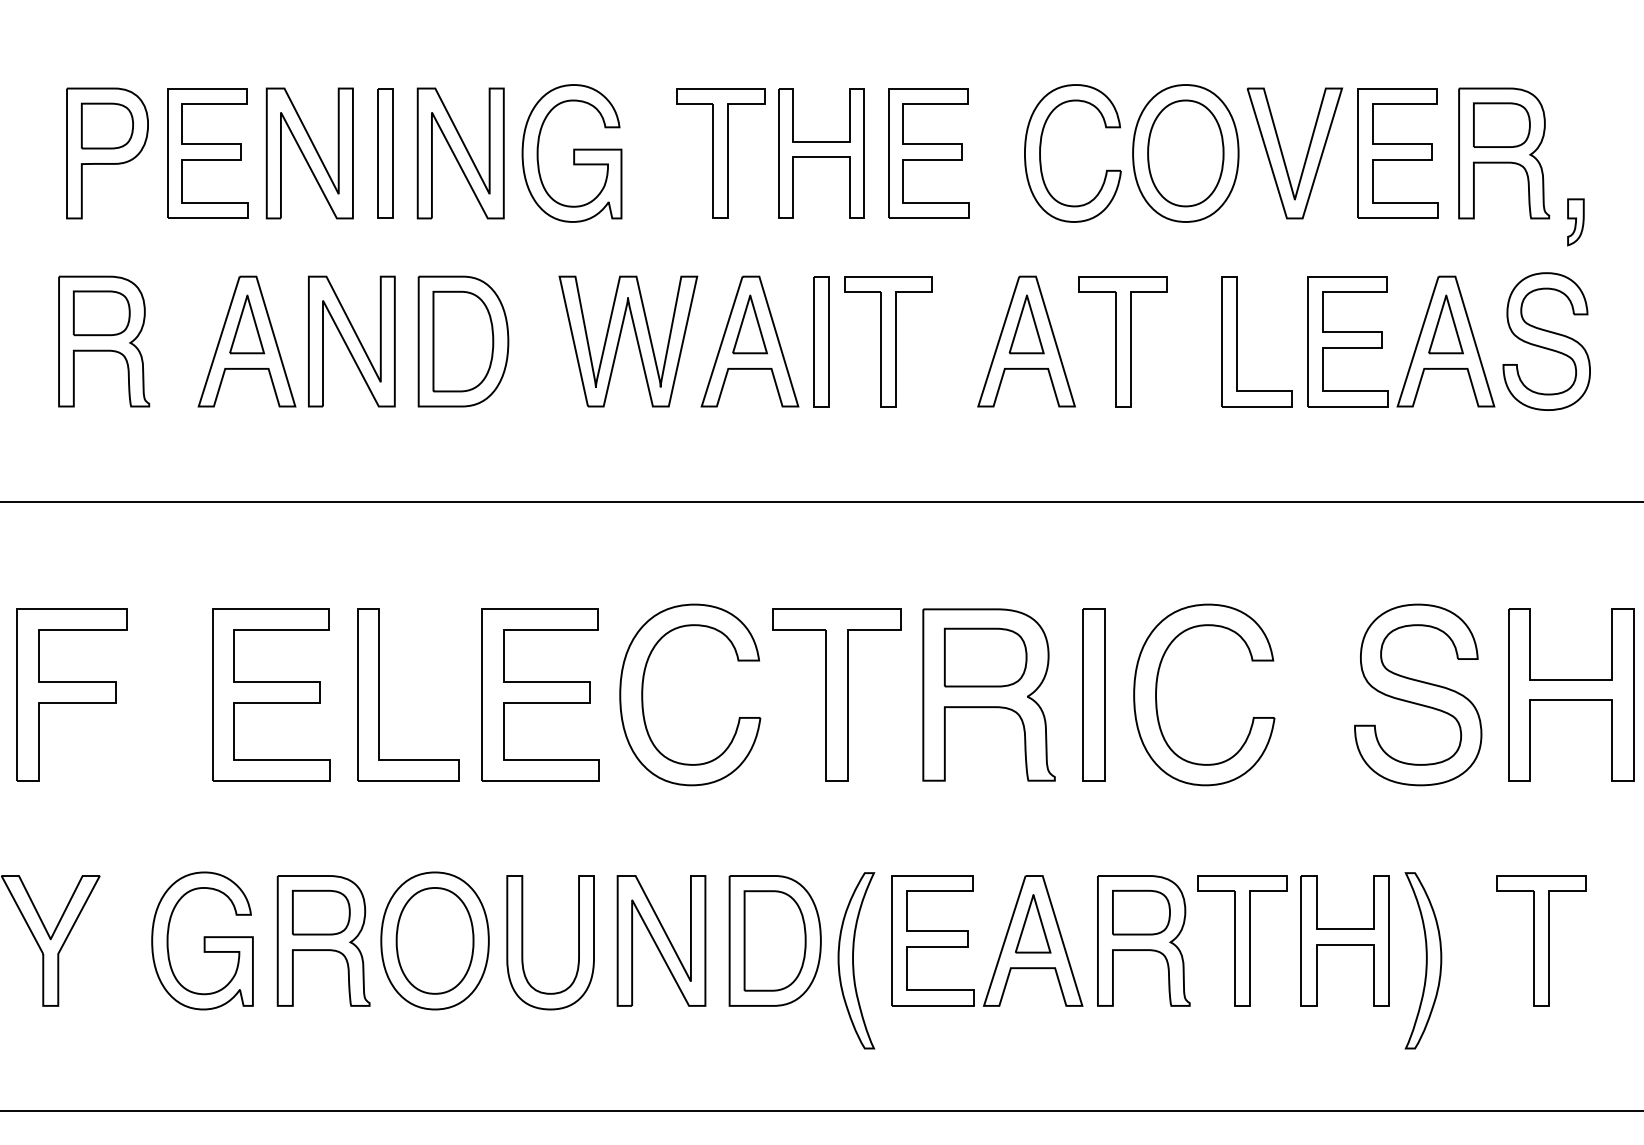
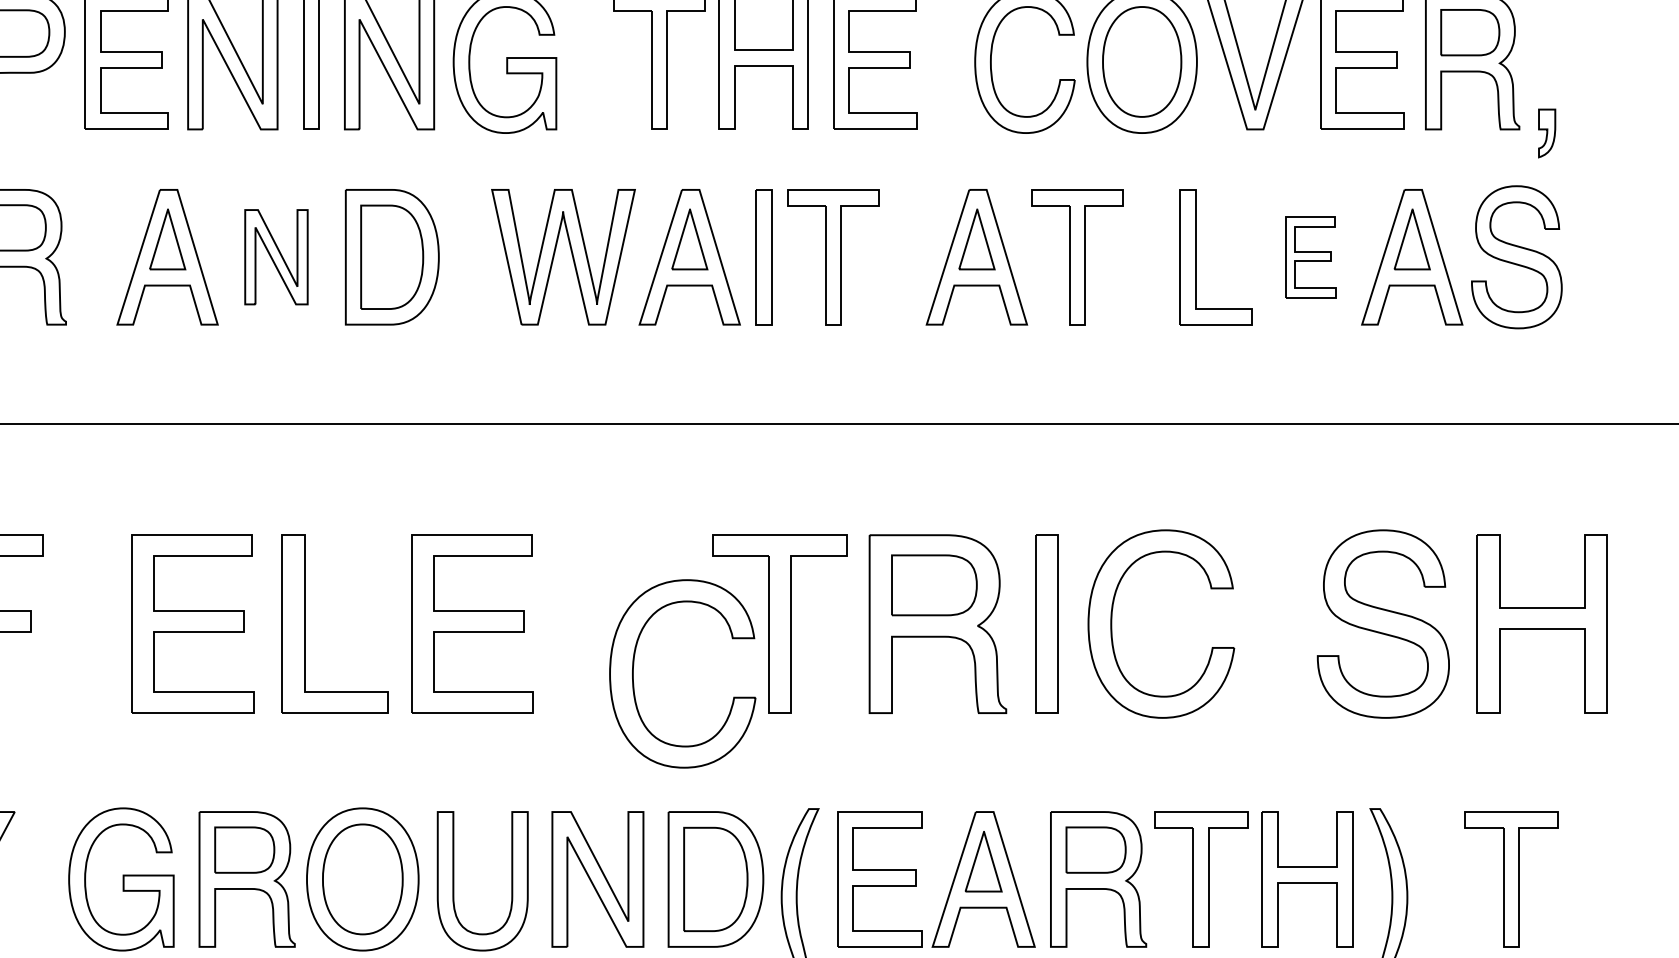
part: (351, 341) -> (276, 257), size x0.7
part: (1347, 341) -> (1310, 257), size x0.6
part: (643, 694) -> (634, 673), moved

